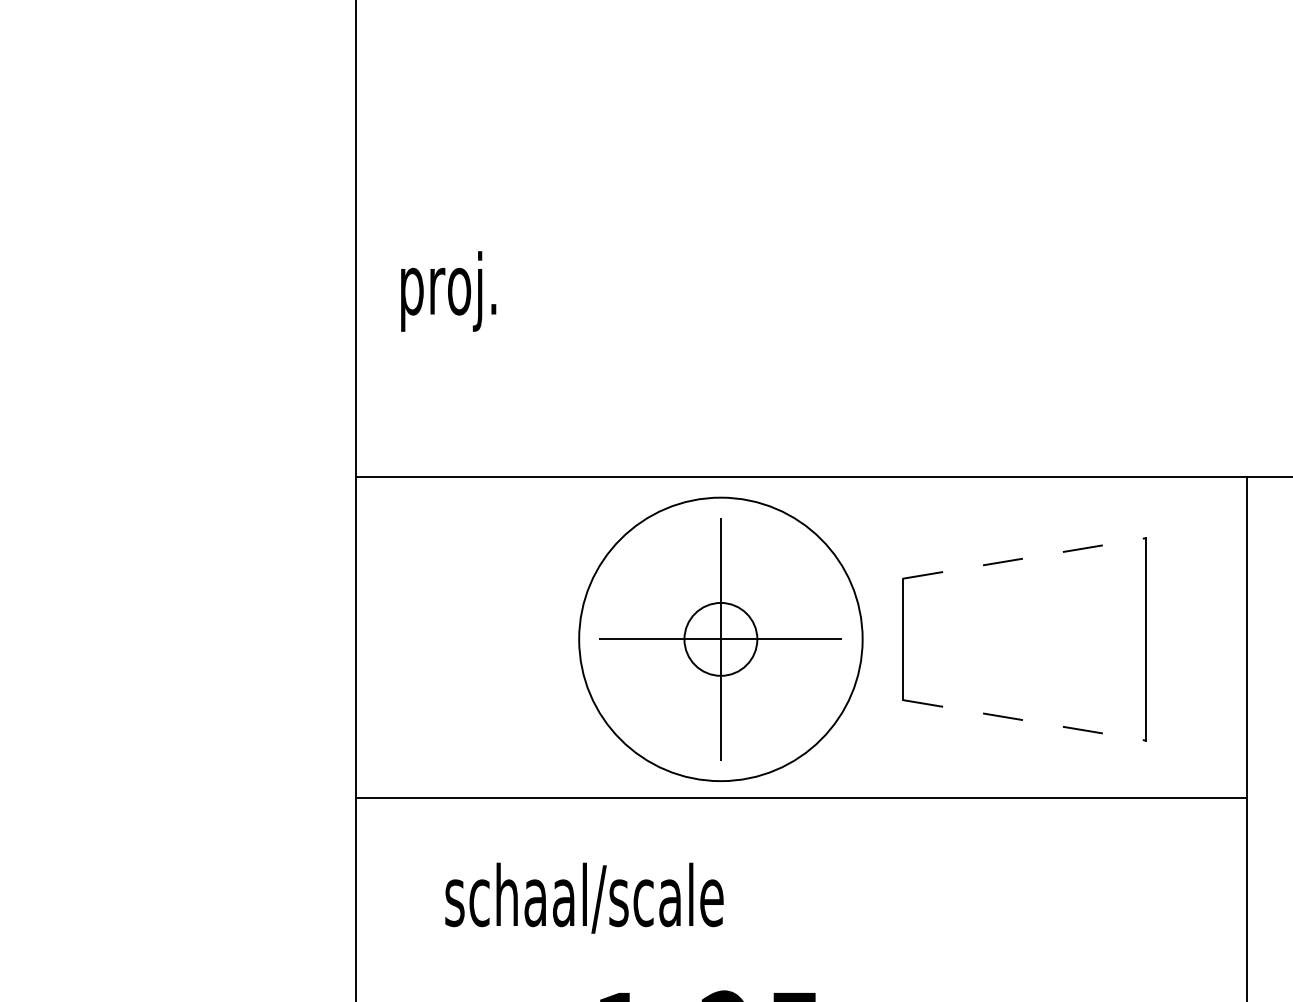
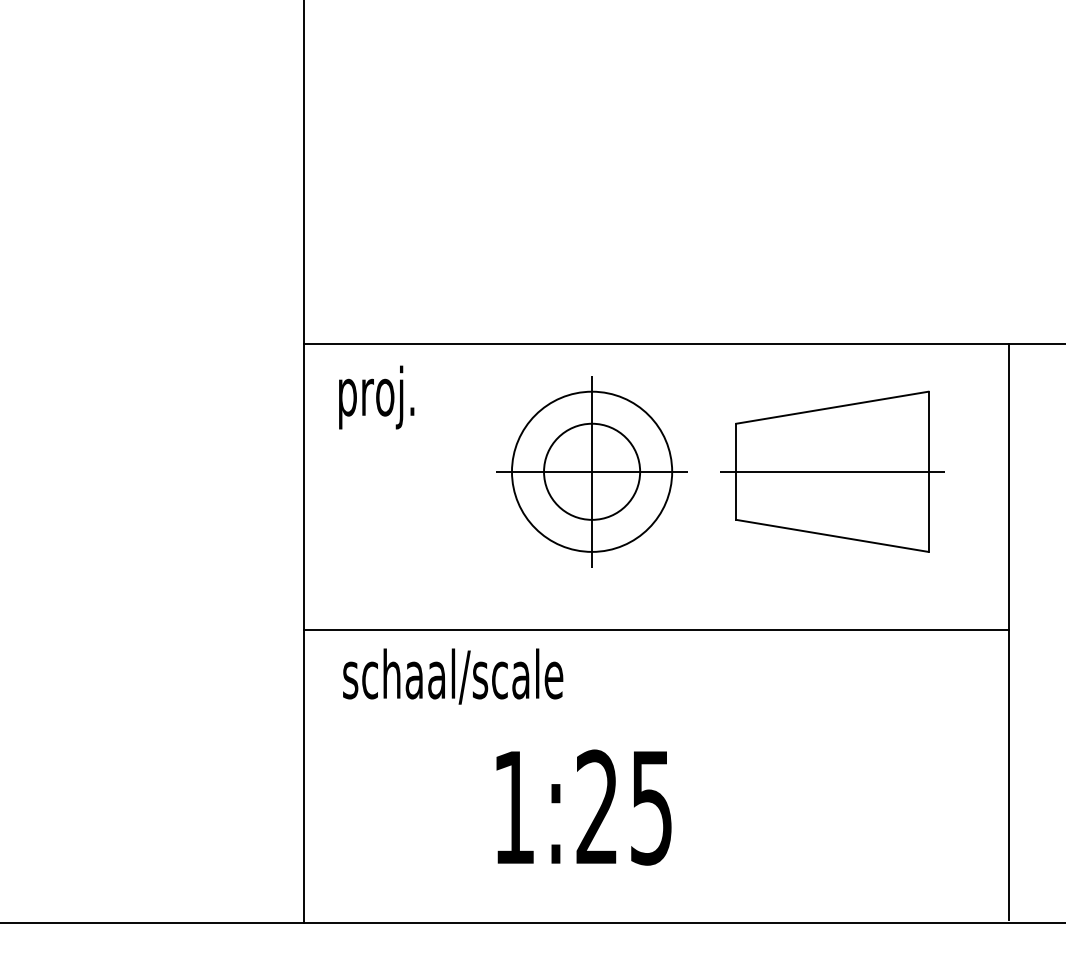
text: (448, 291) -> (376, 397), moved
line: (1024, 558) -> (832, 407), dashed -> solid
circle: (720, 639) -> (591, 471), size x0.71
circle: (721, 639) -> (592, 471), size x1.67
line: (1024, 639) -> (832, 471), added
line: (1024, 719) -> (832, 535), dashed -> solid
line: (801, 798) -> (655, 630), moved
text: (584, 898) -> (453, 676), moved

